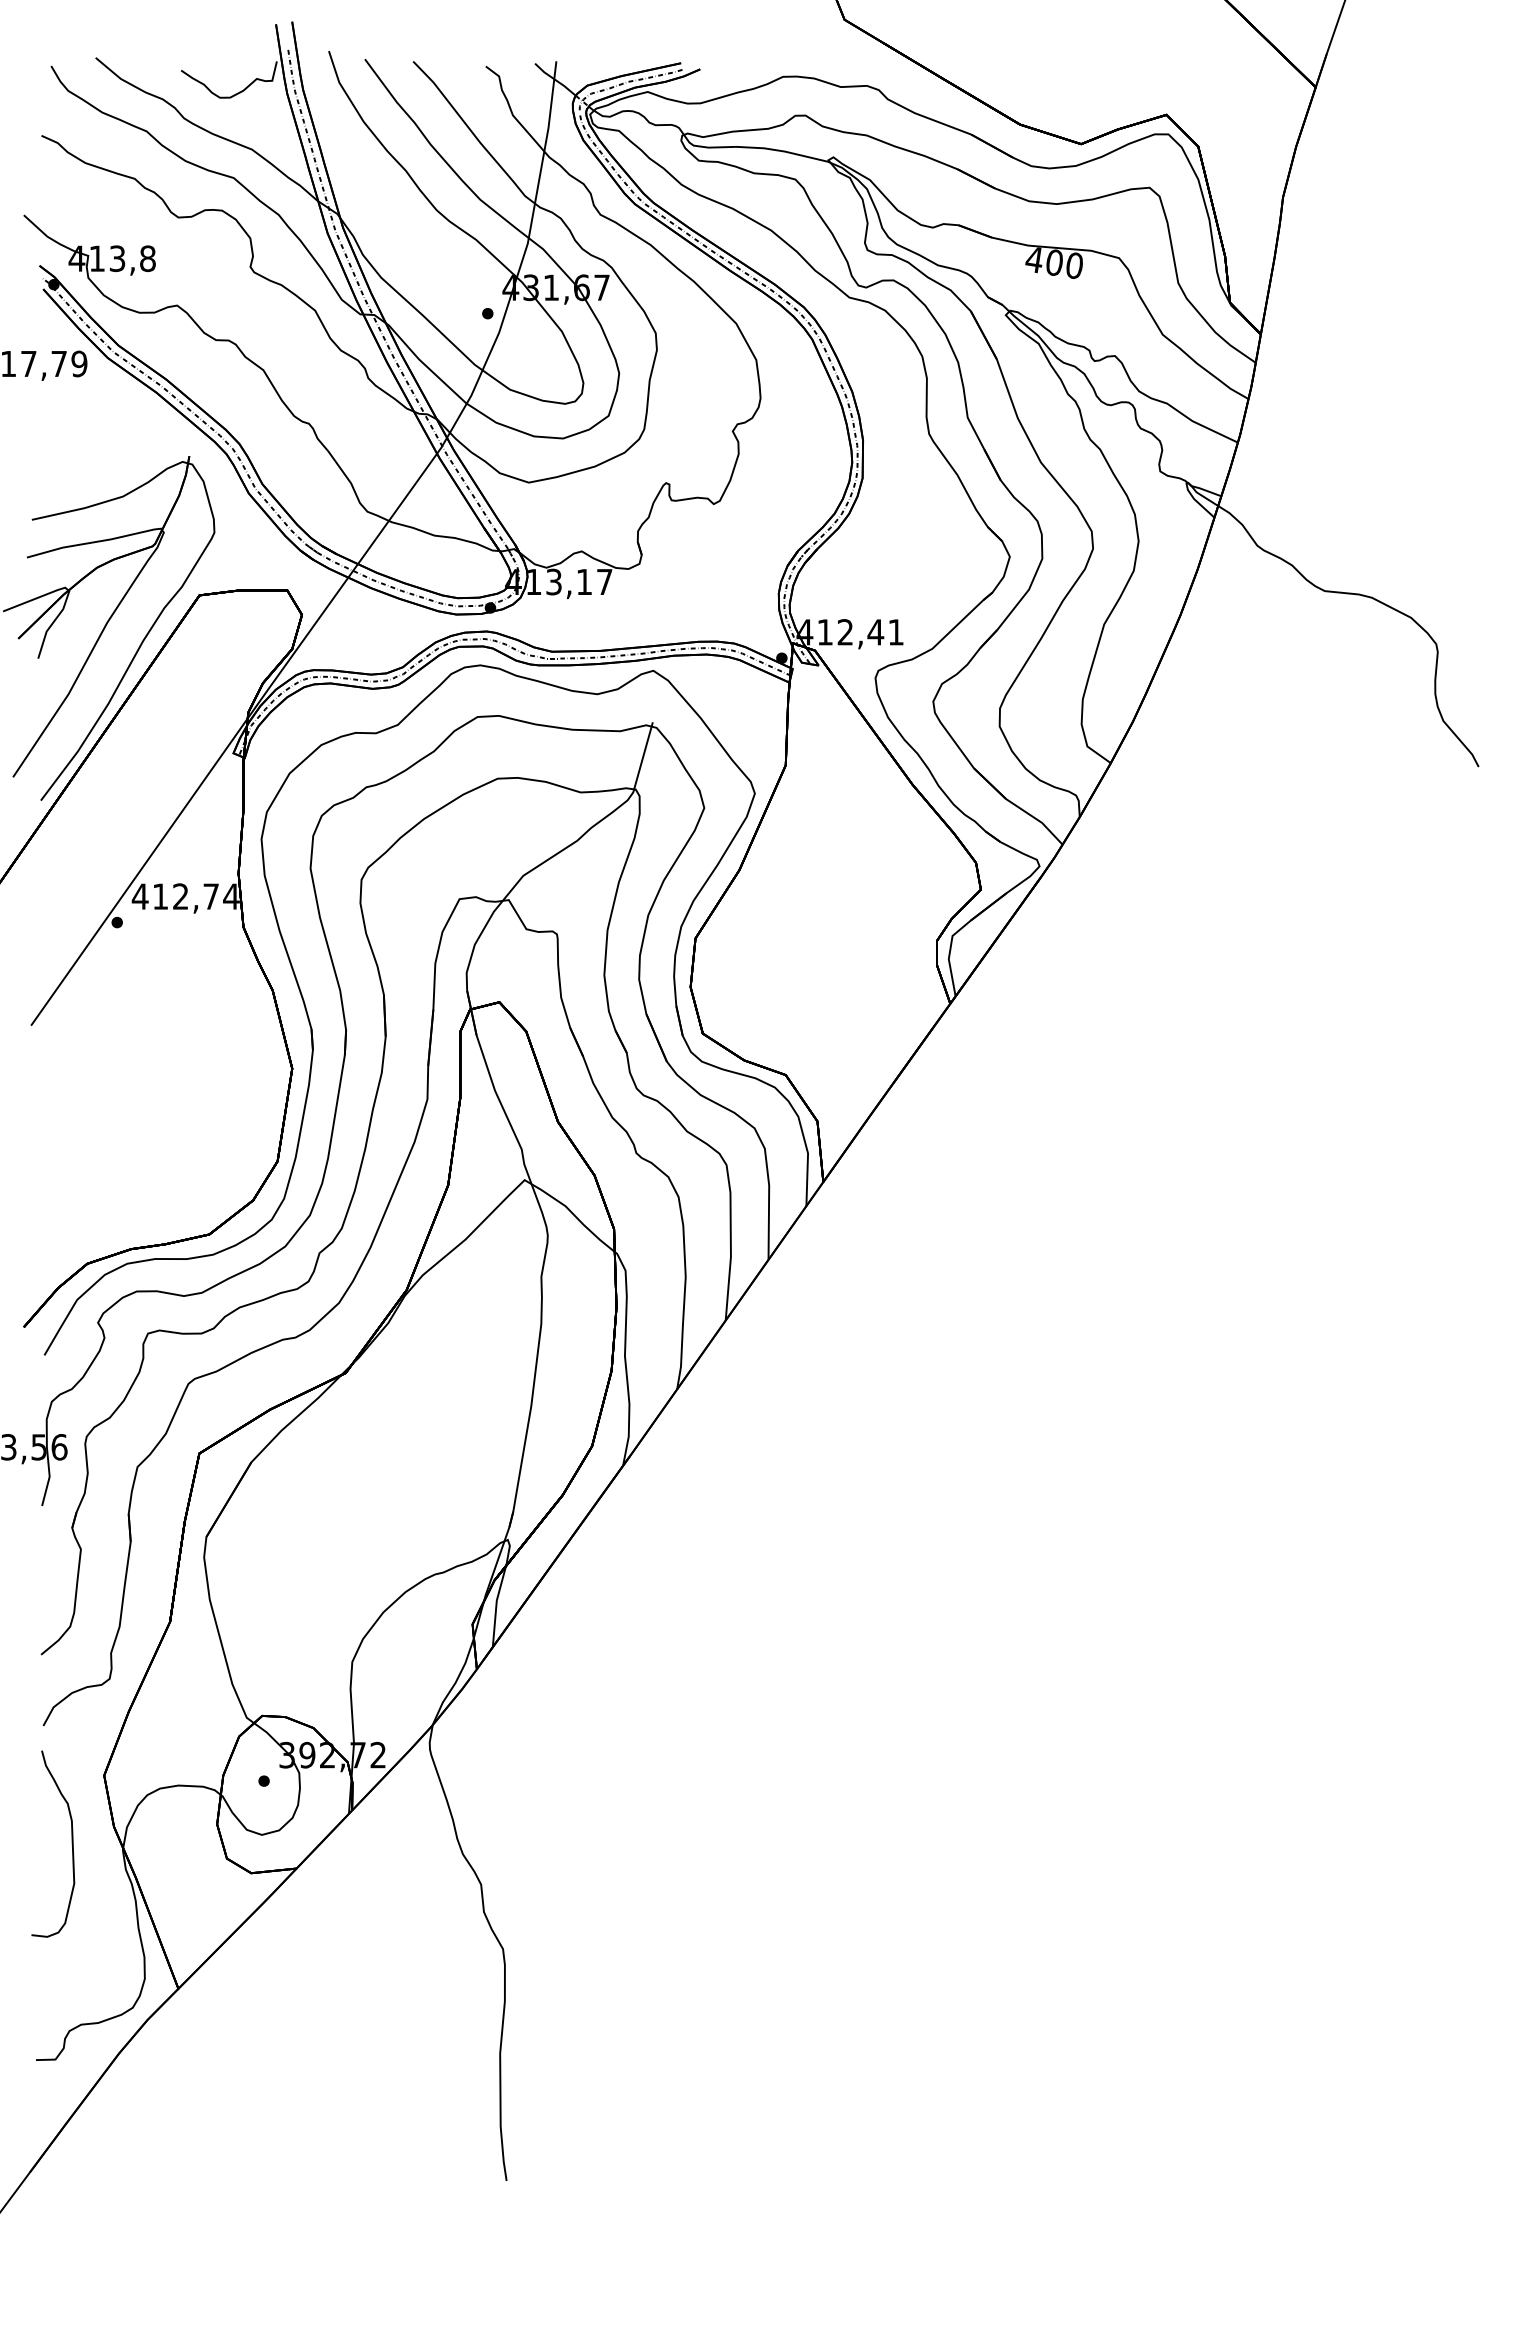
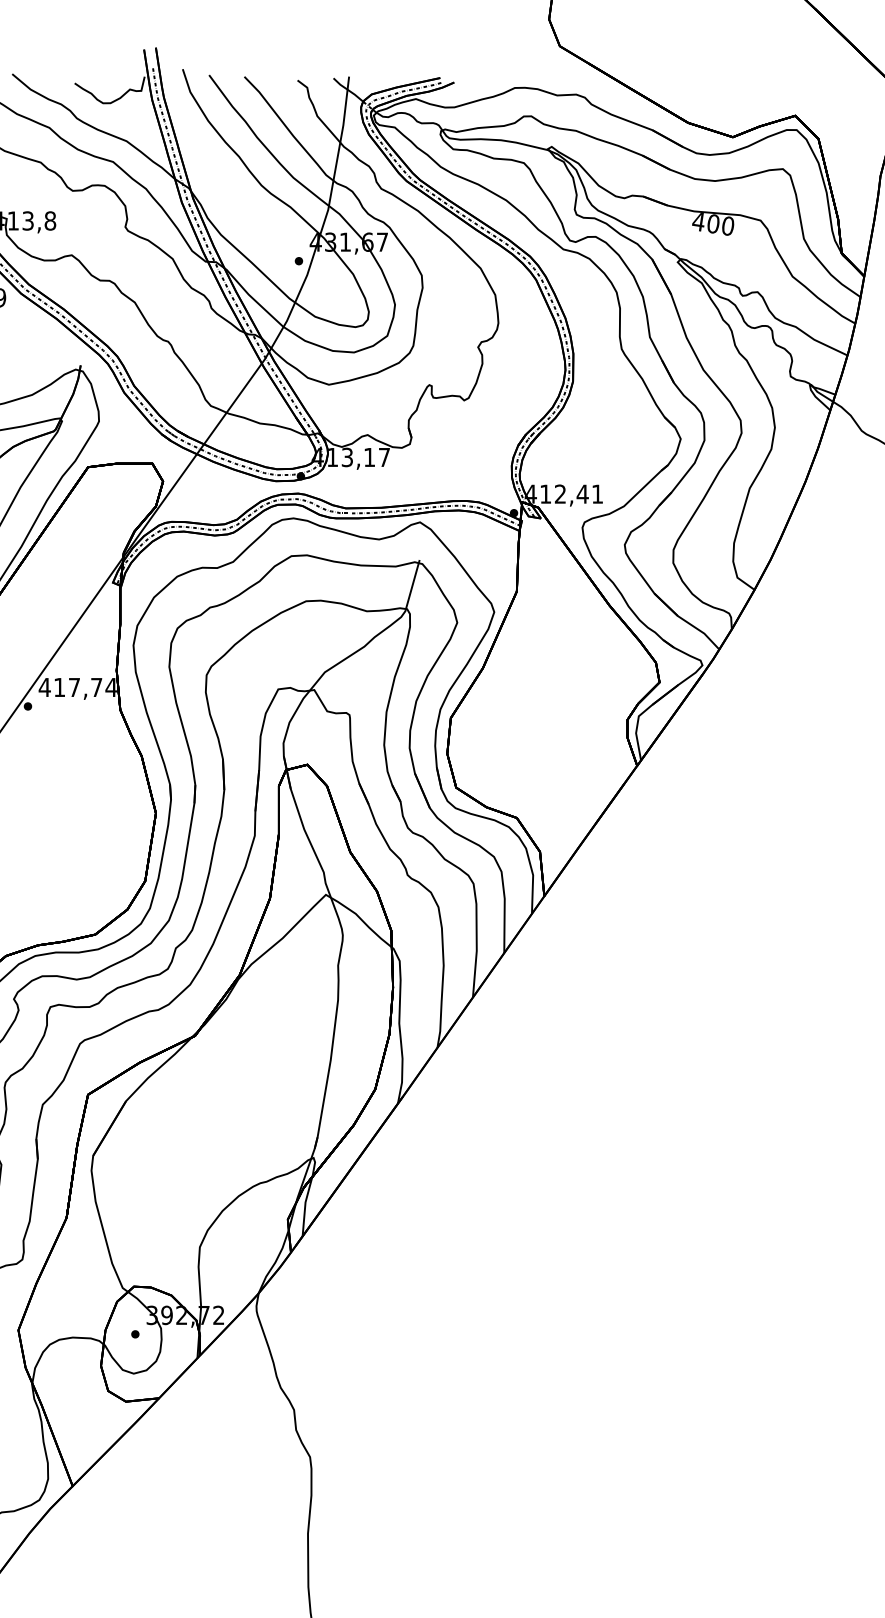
text: (180, 896) -> (74, 687), 412,74 -> 417,74

